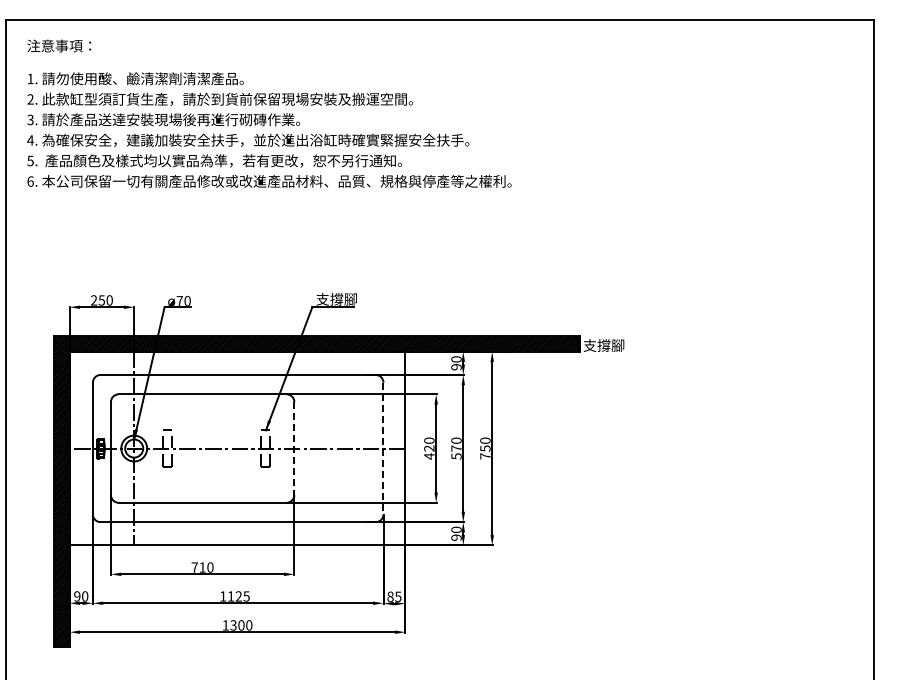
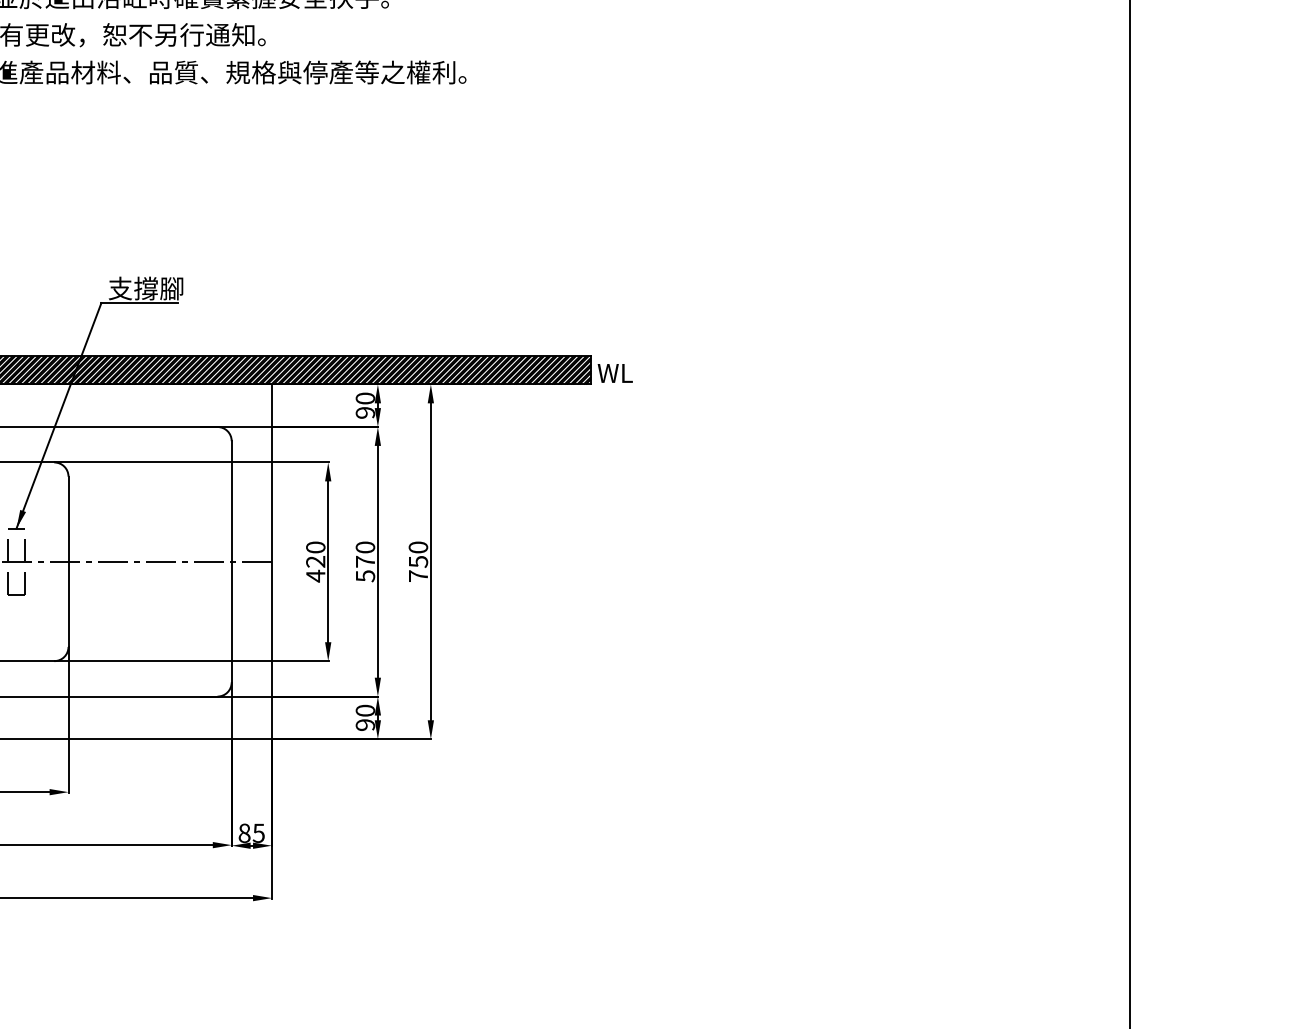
text: (603, 345) -> (634, 373), 支撐腳 -> WL
line: (383, 448) -> (231, 561), dashed -> solid
line: (294, 449) -> (68, 563), dashed -> solid

